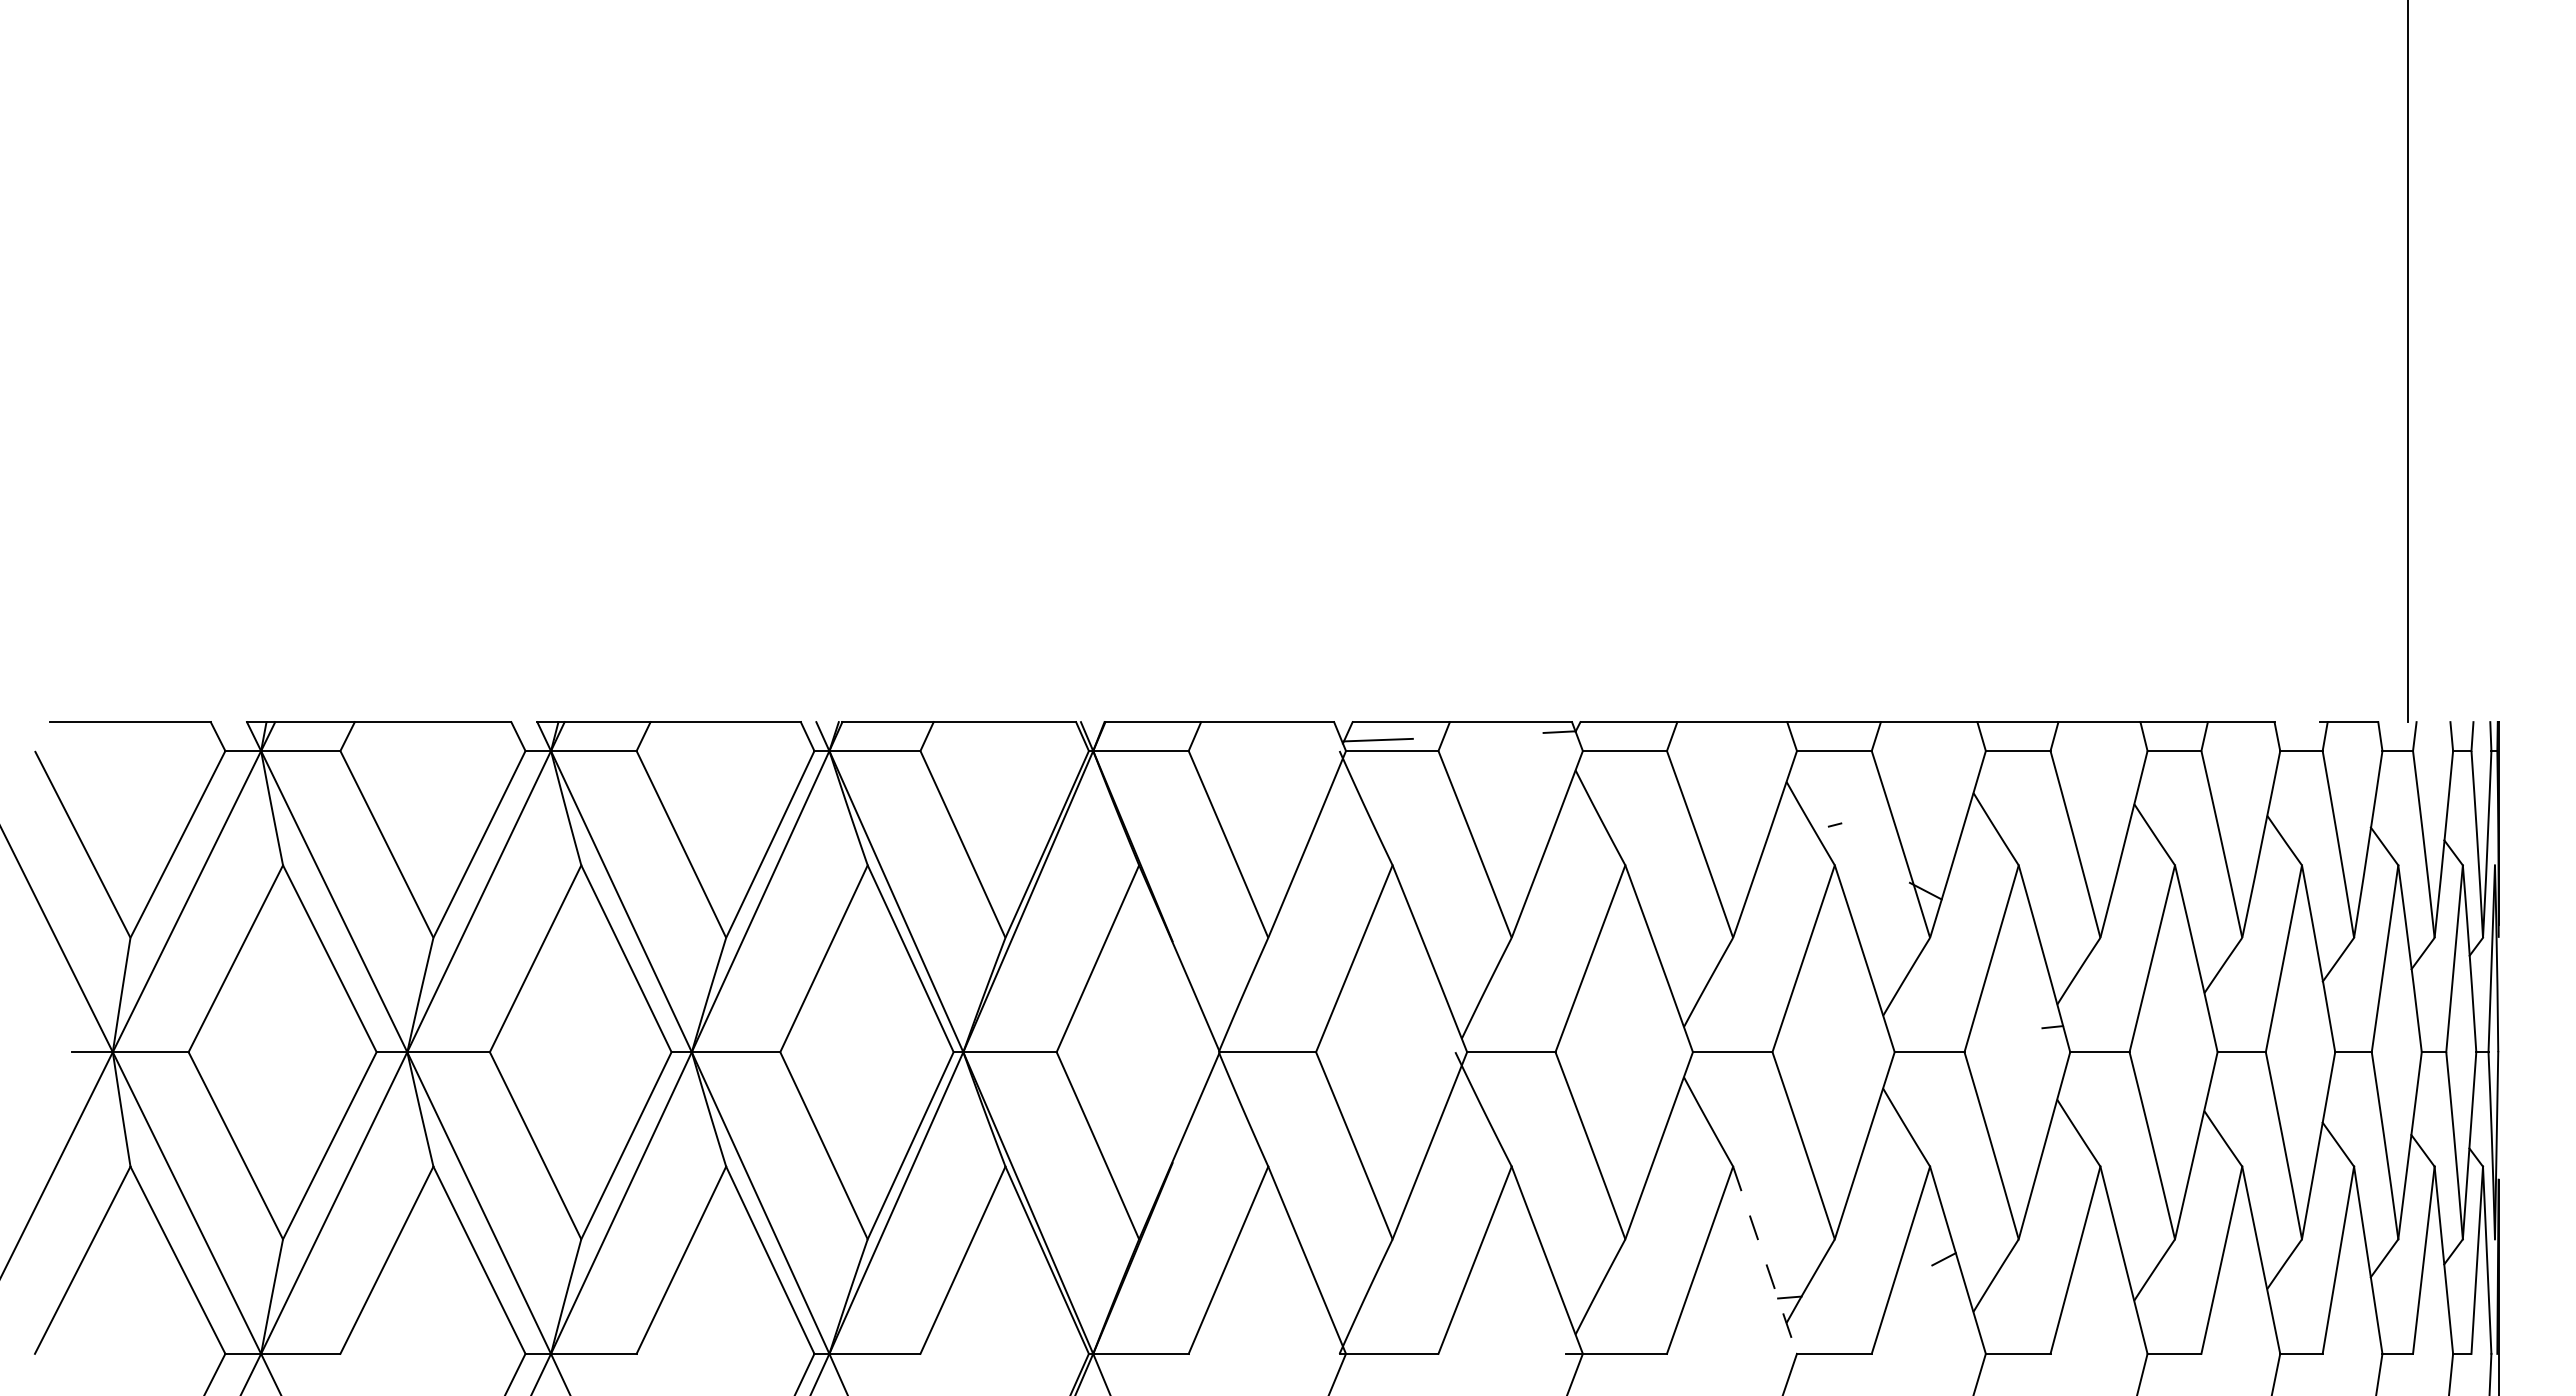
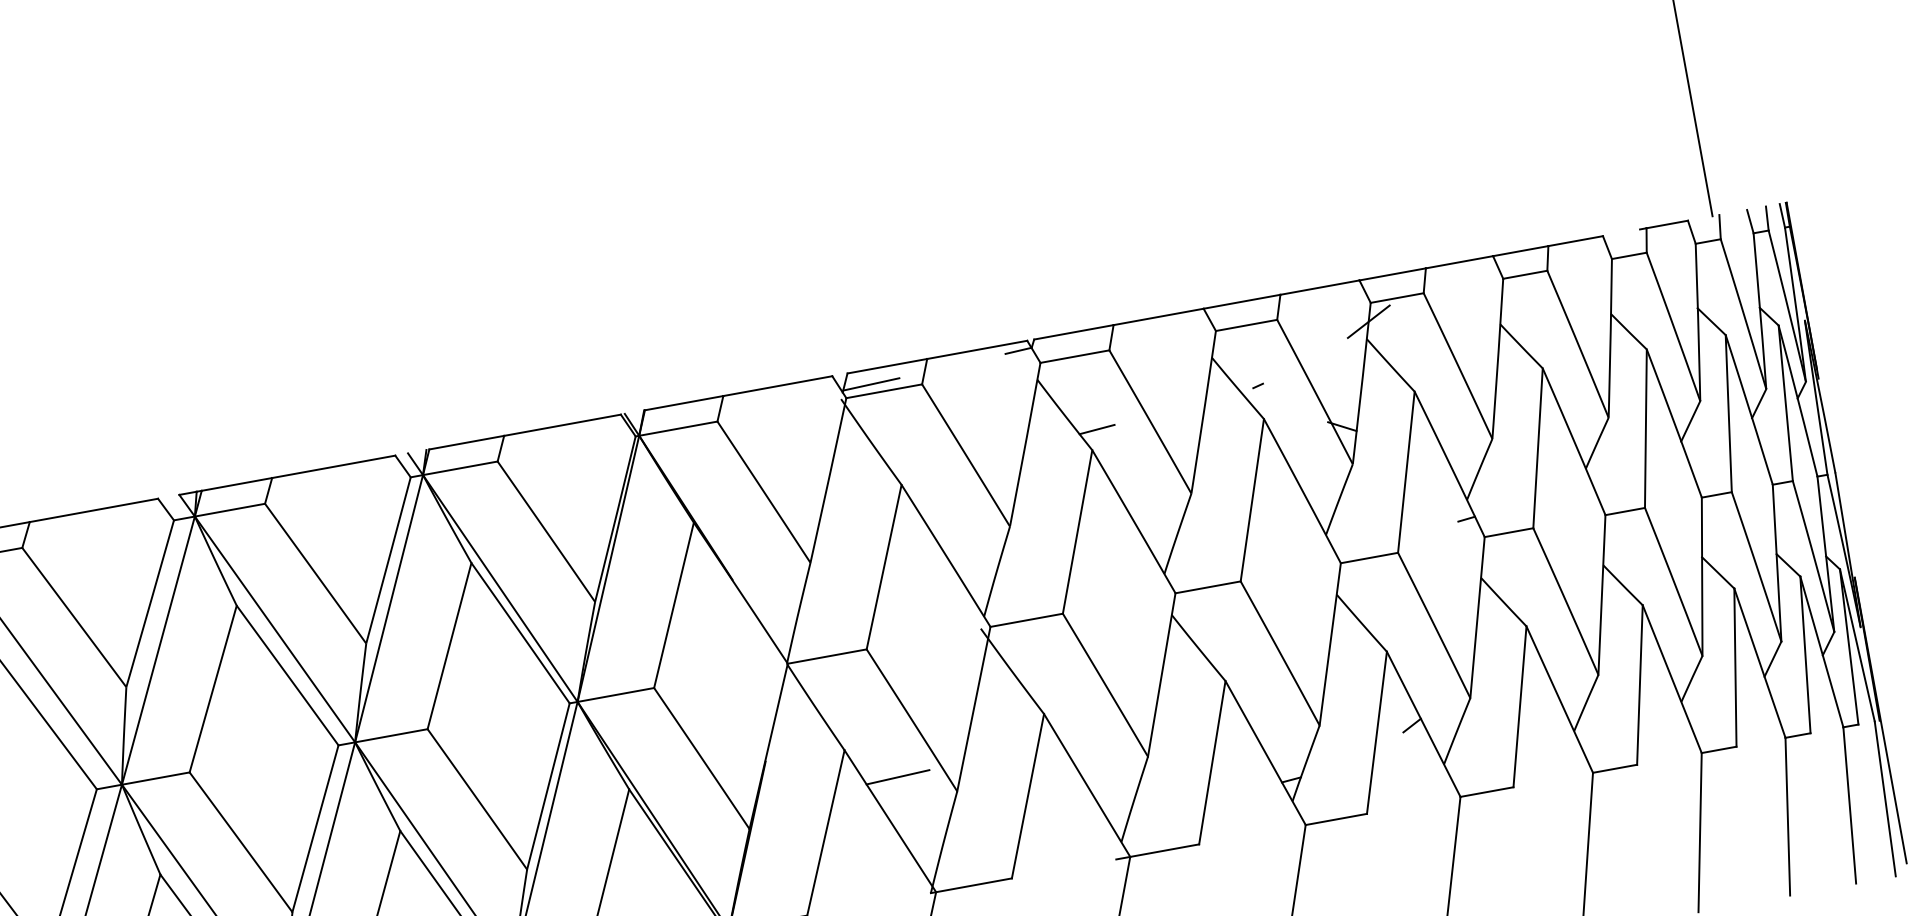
line: (1979, 772) -> (1368, 321), added
line: (1635, 841) -> (1097, 429), added
line: (1325, 1209) -> (897, 776), added
line: (1765, 1260) -> (1266, 753), dashed -> solid

